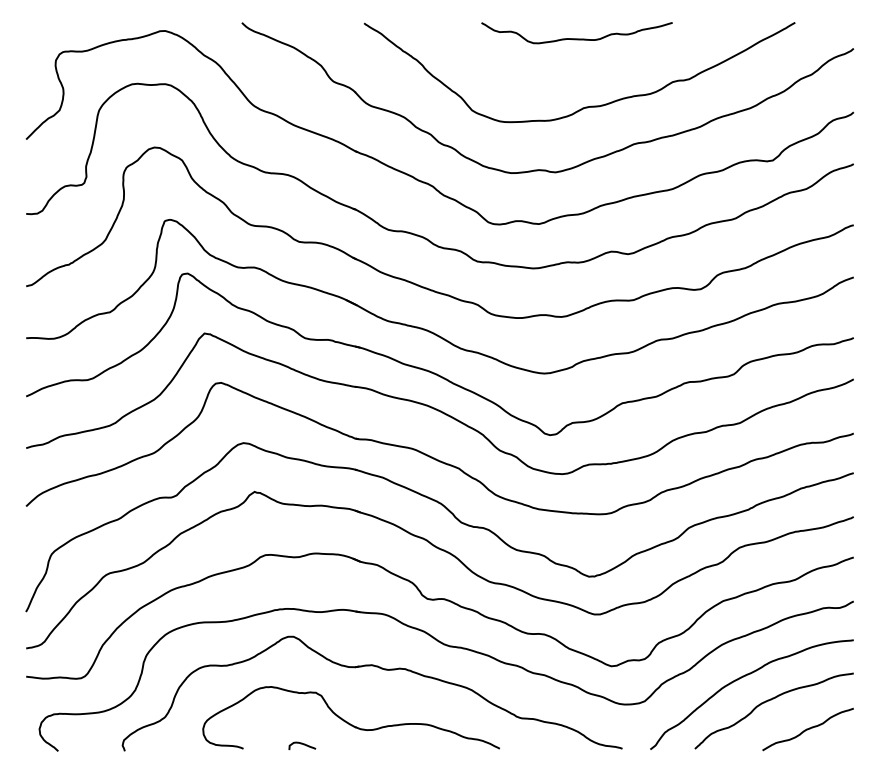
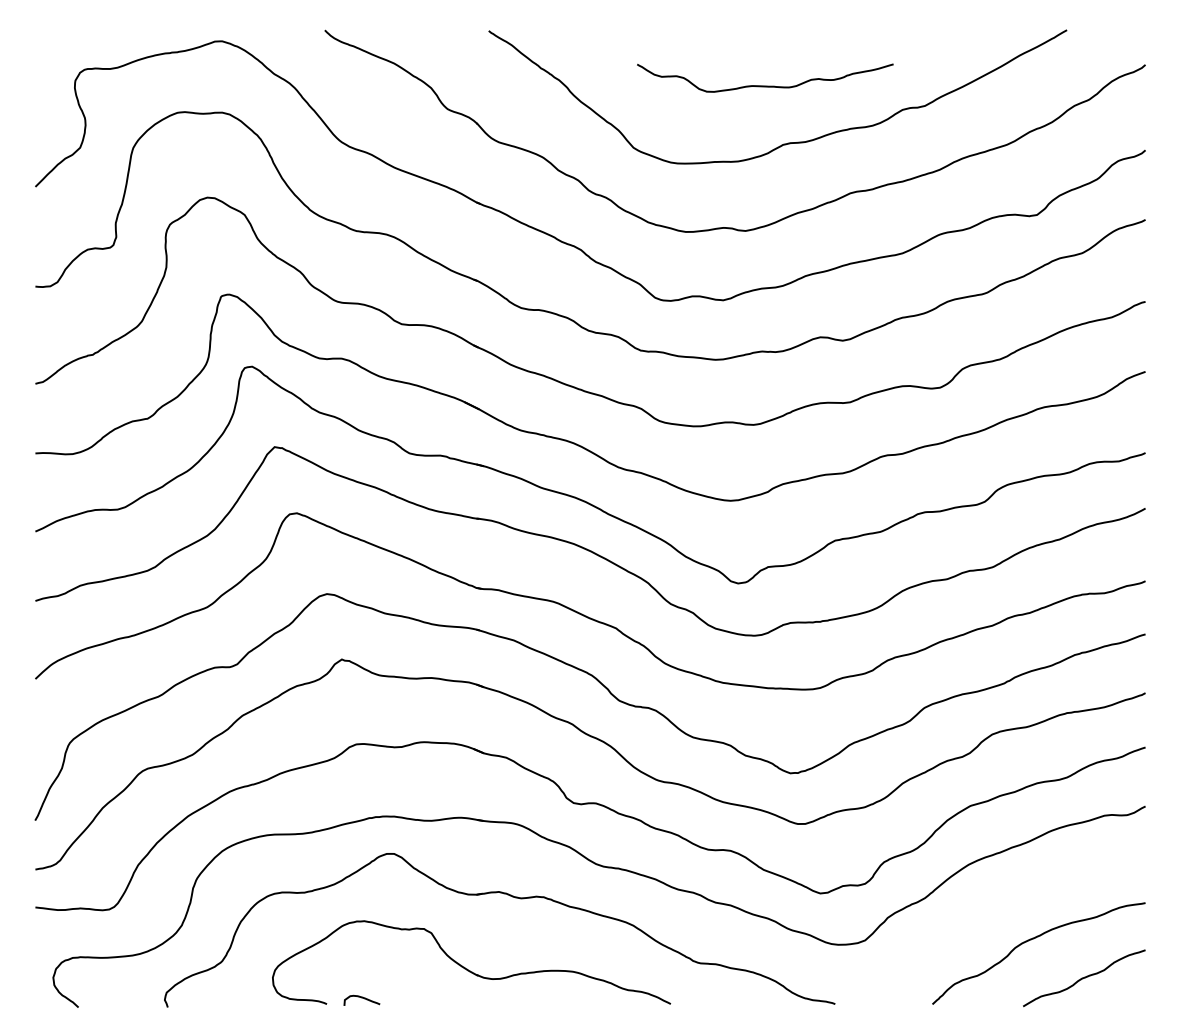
curve: (577, 38) -> (765, 85), moved
curve: (743, 677) -> (997, 908), removed
curve: (302, 744) -> (361, 998), moved

